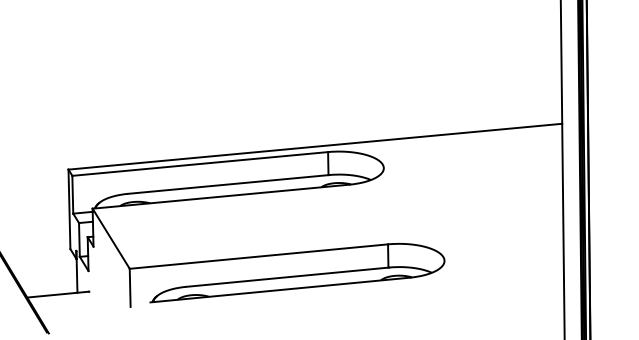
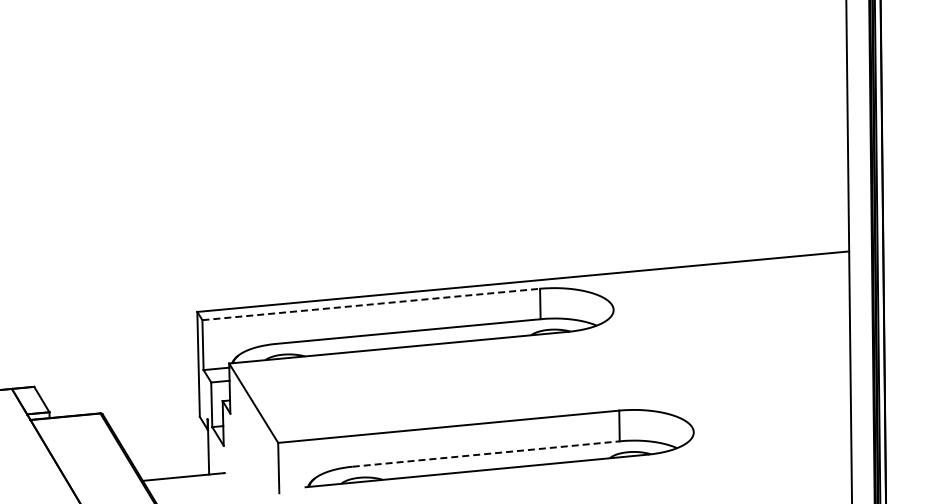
line: (200, 163) -> (371, 304), solid -> dashed
line: (287, 276) -> (486, 453), solid -> dashed

